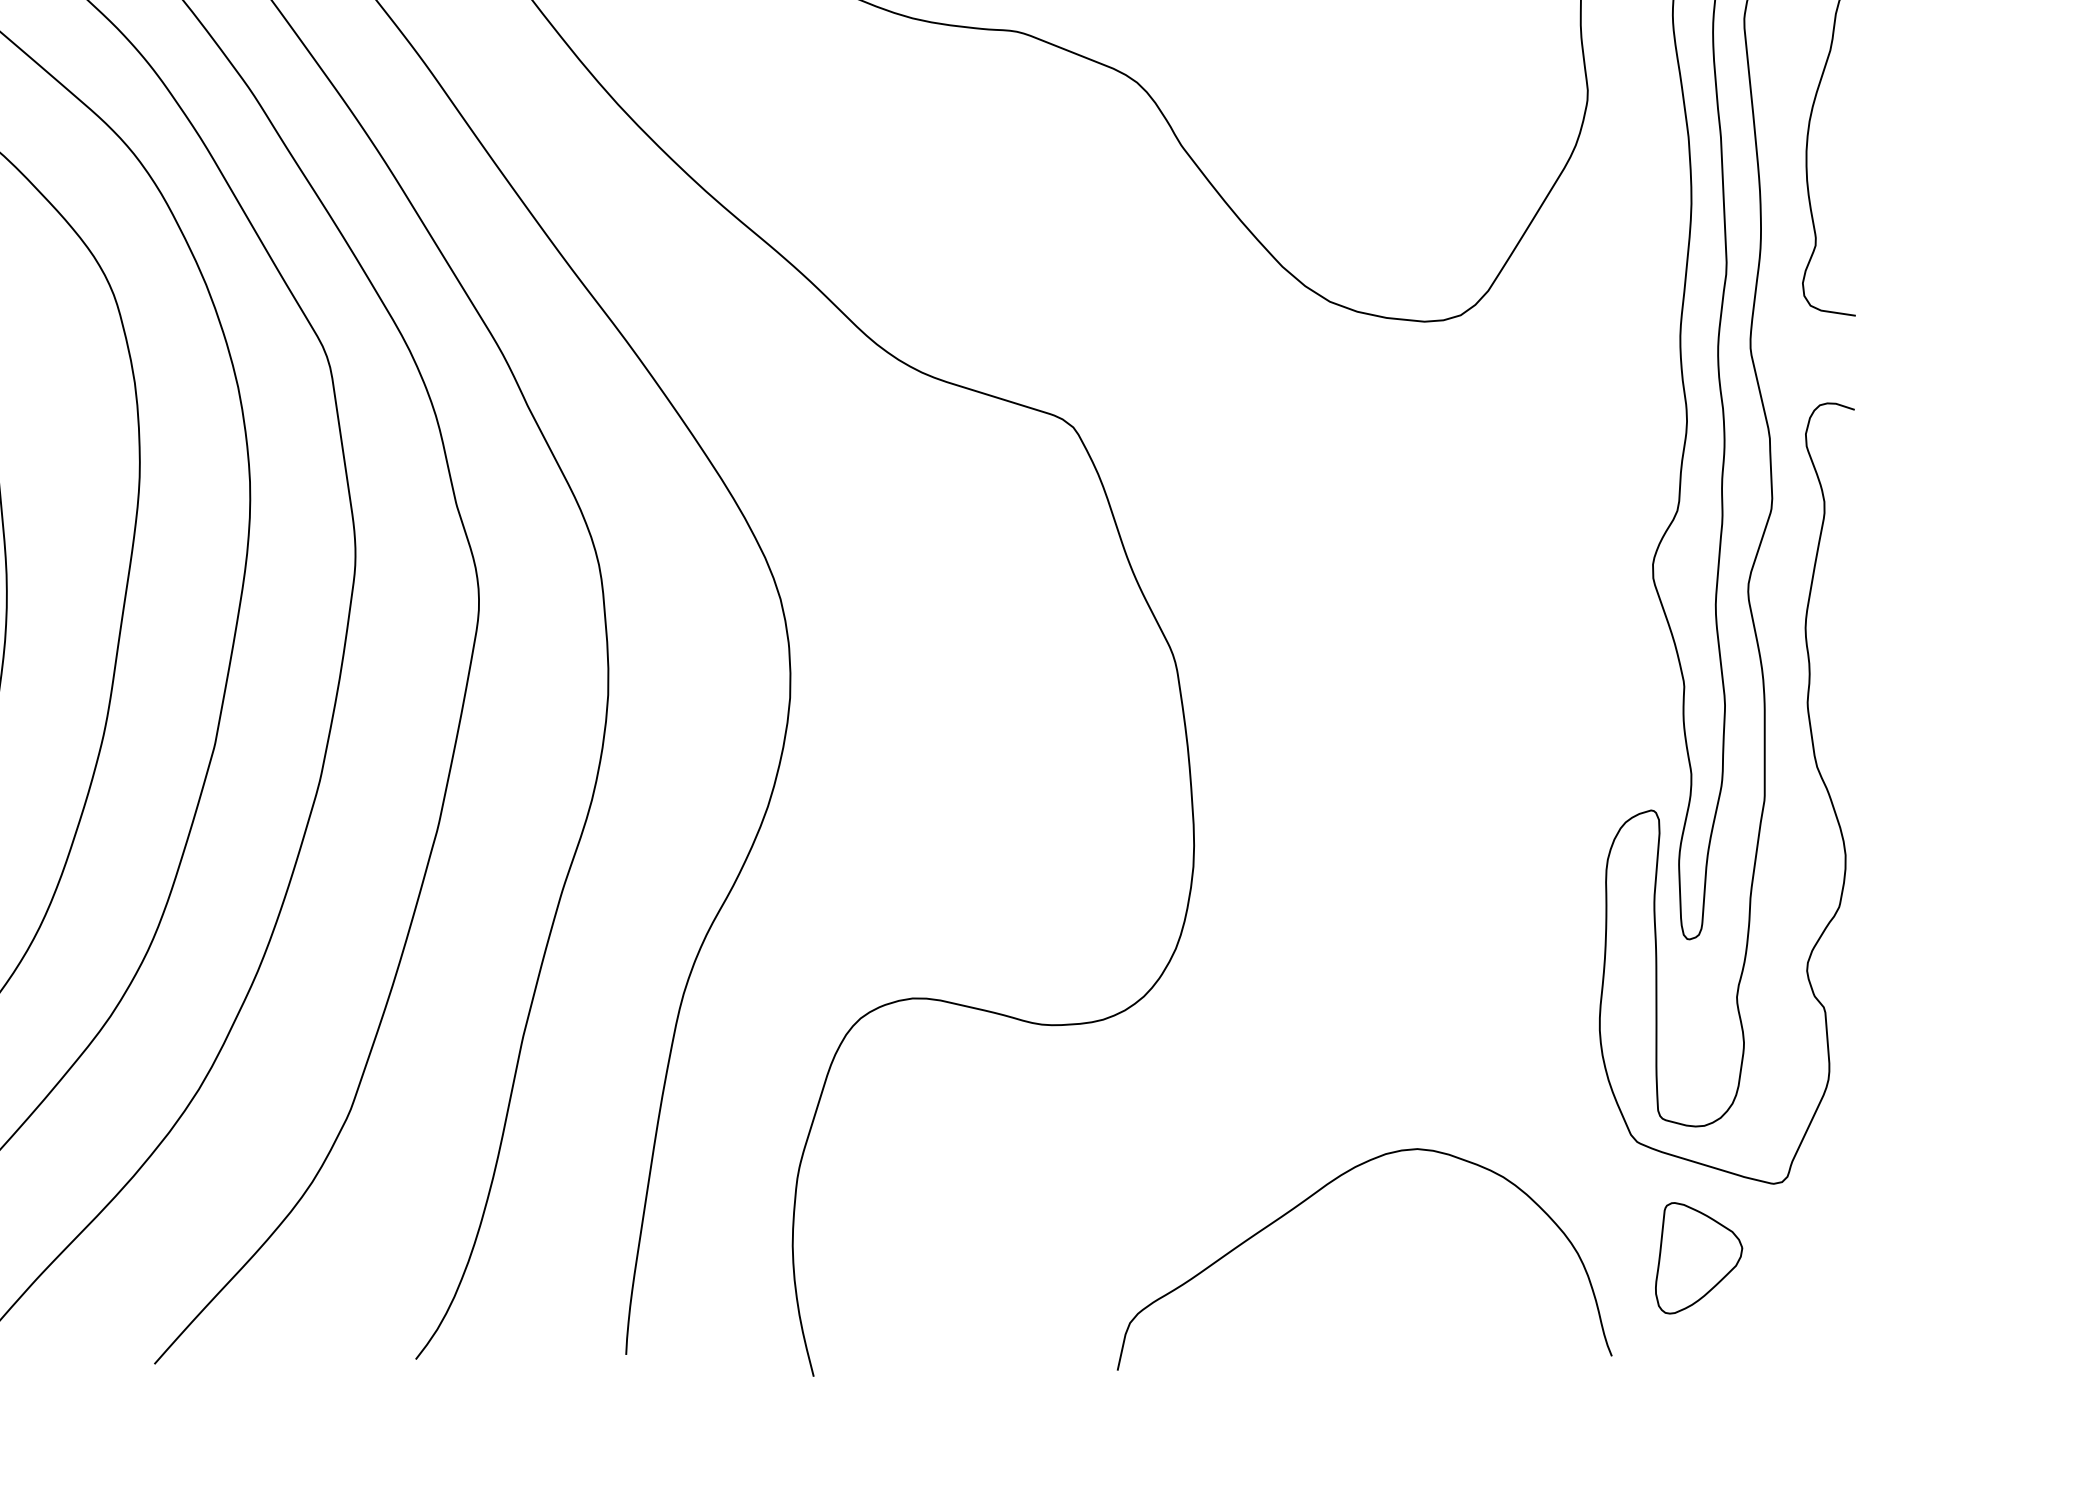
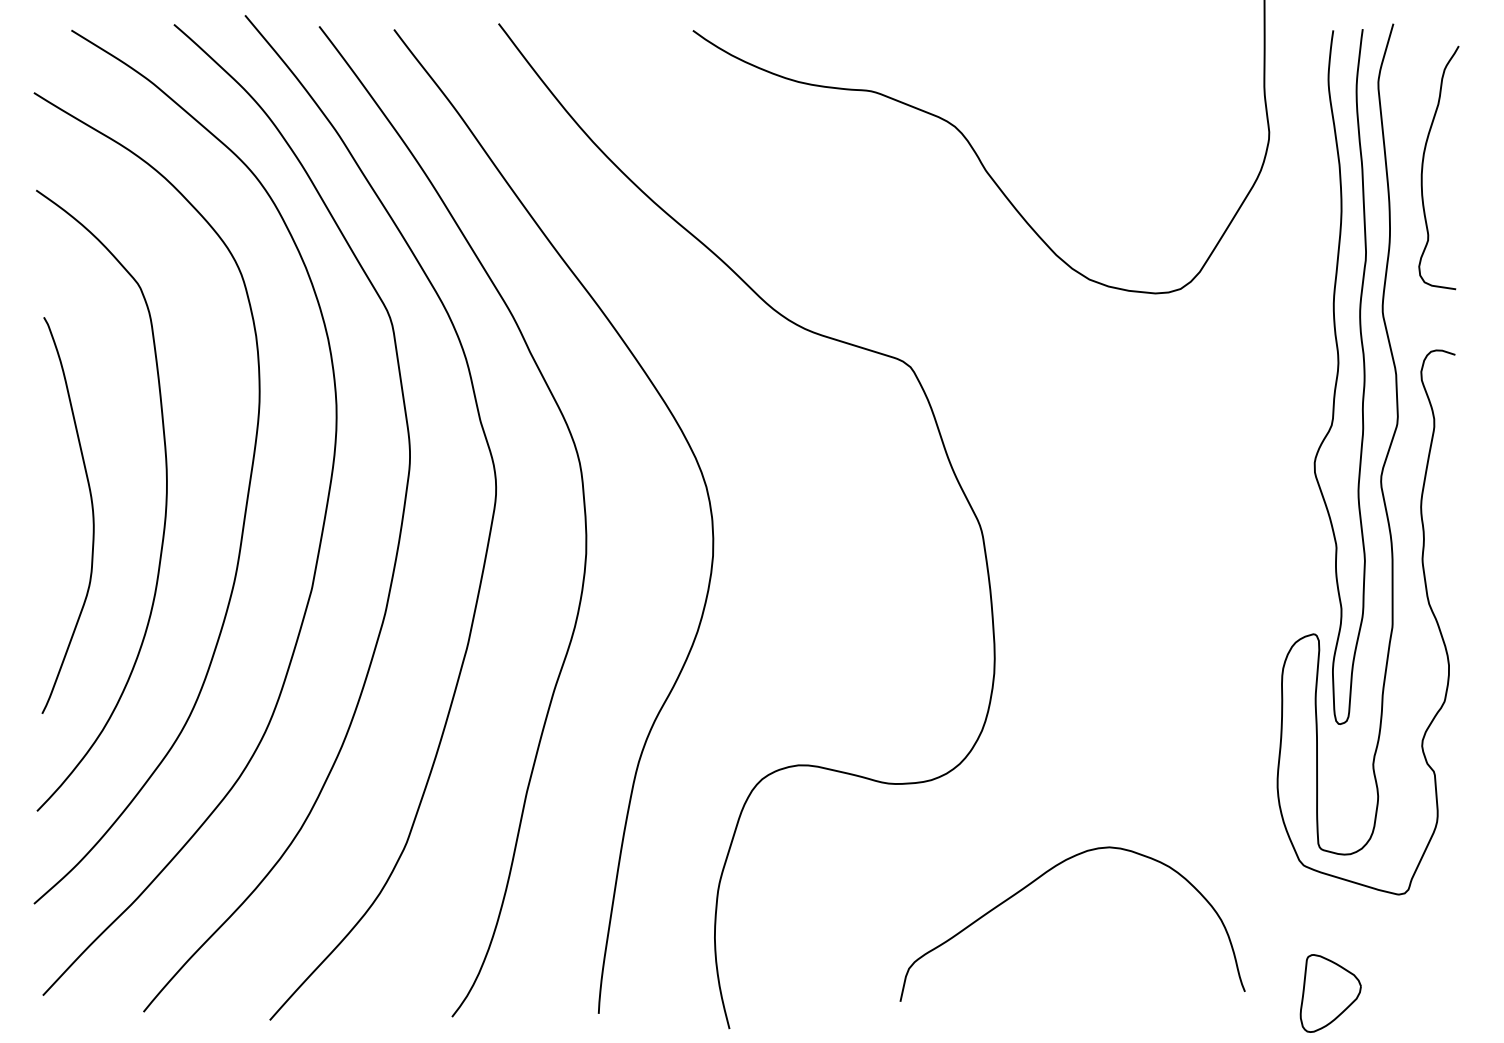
curve: (1315, 1195) -> (1038, 879), moved
part: (1698, 1258) -> (1330, 993), moved

